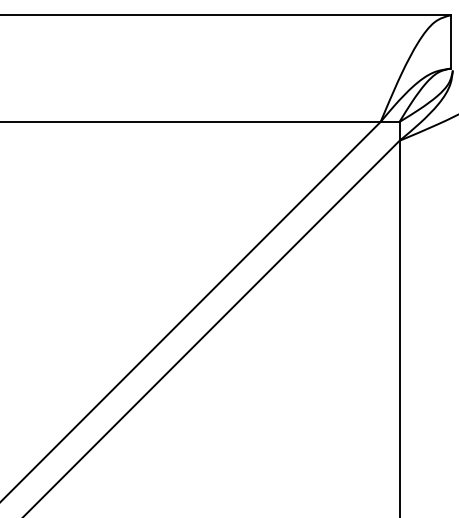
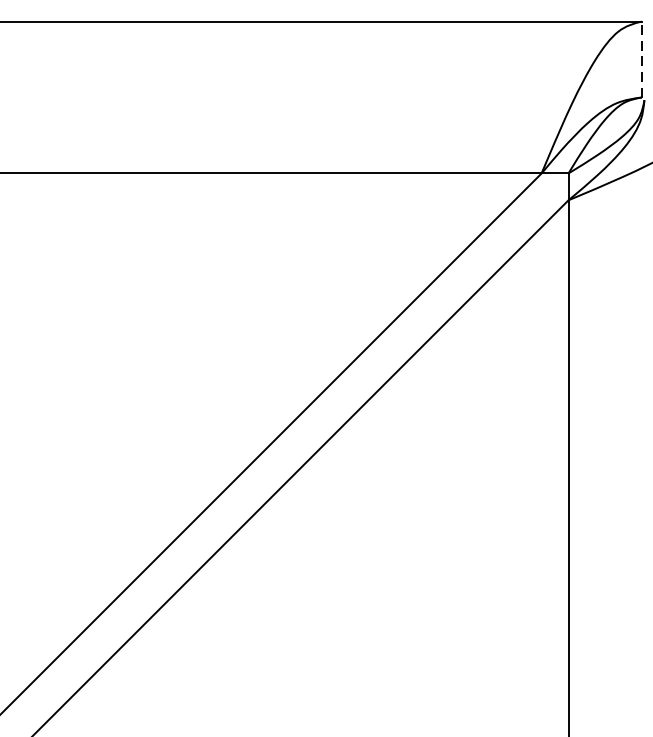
line: (450, 41) -> (641, 58), solid -> dashed

